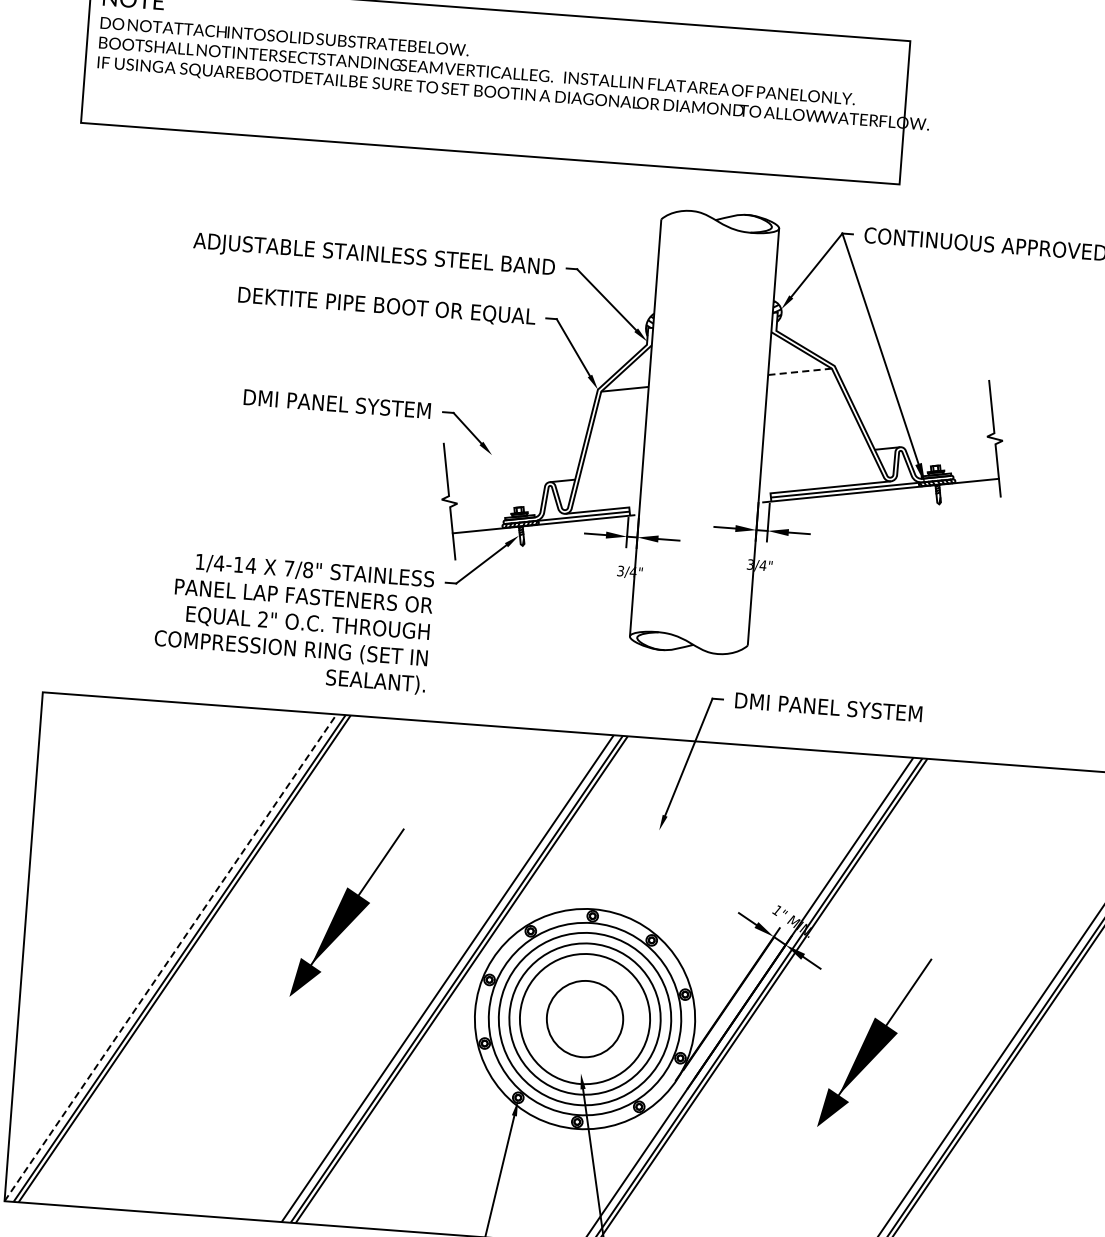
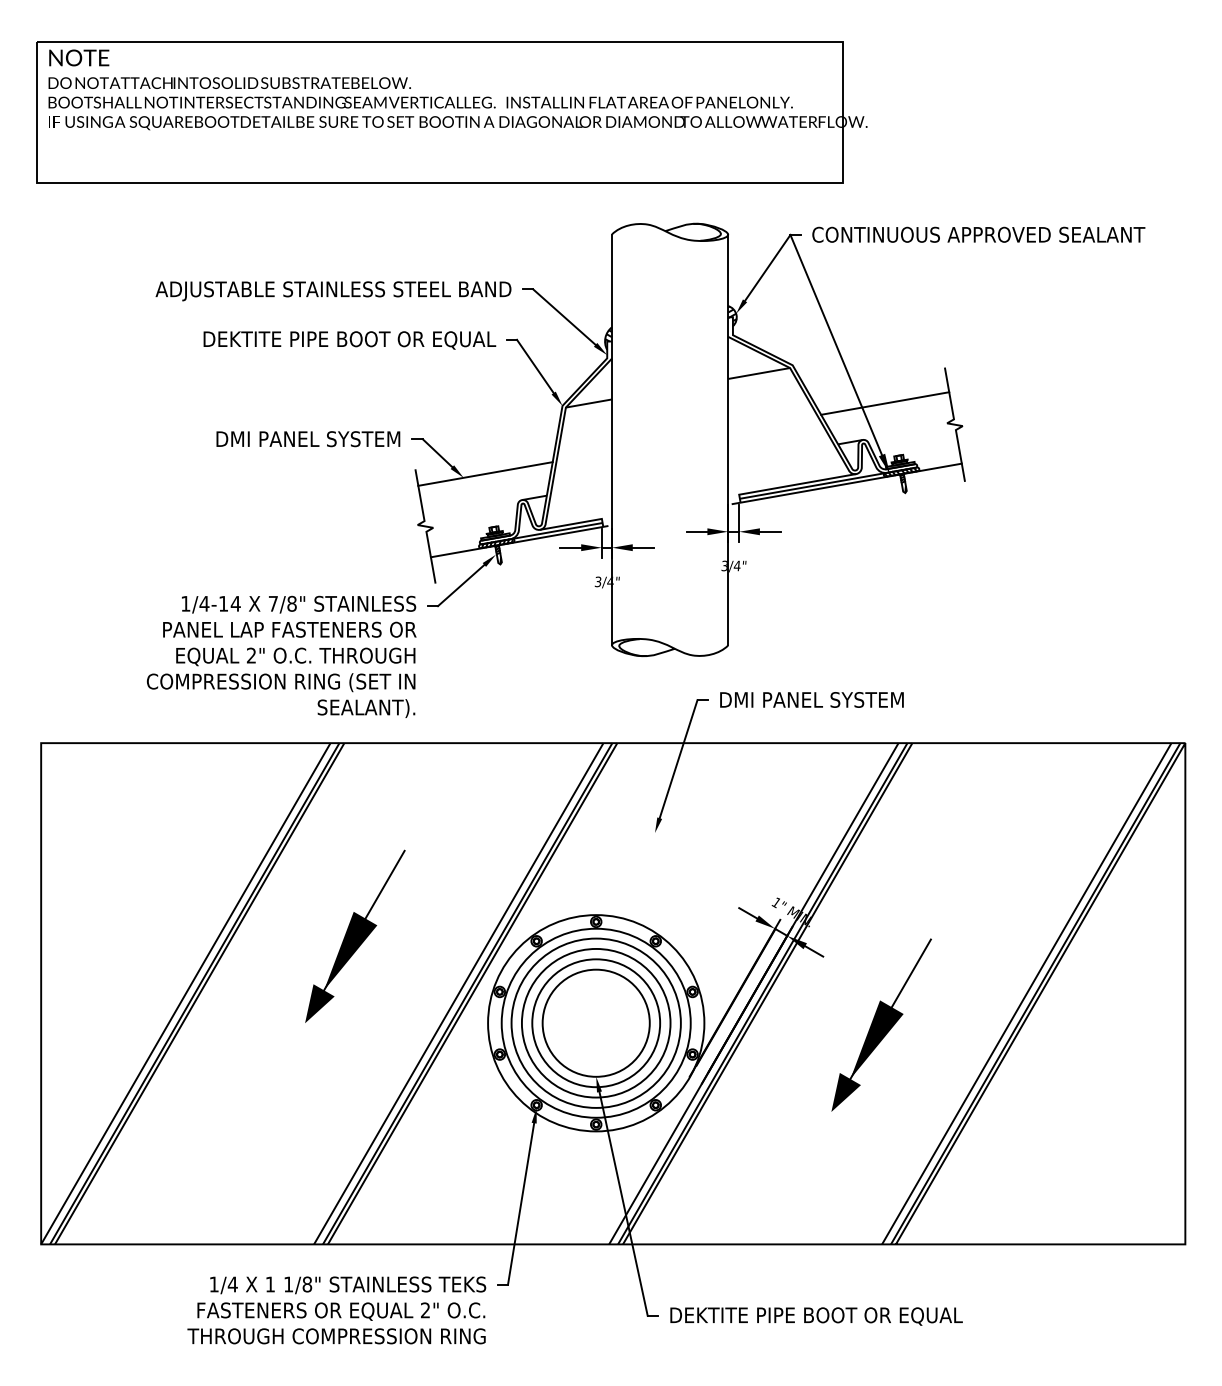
line: (799, 371) -> (758, 373), dashed -> solid
line: (926, 411) -> (885, 403), added
line: (514, 452) -> (485, 473), added
line: (171, 957) -> (186, 993), dashed -> solid
circle: (584, 1018) -> (595, 1022), size x1.43

